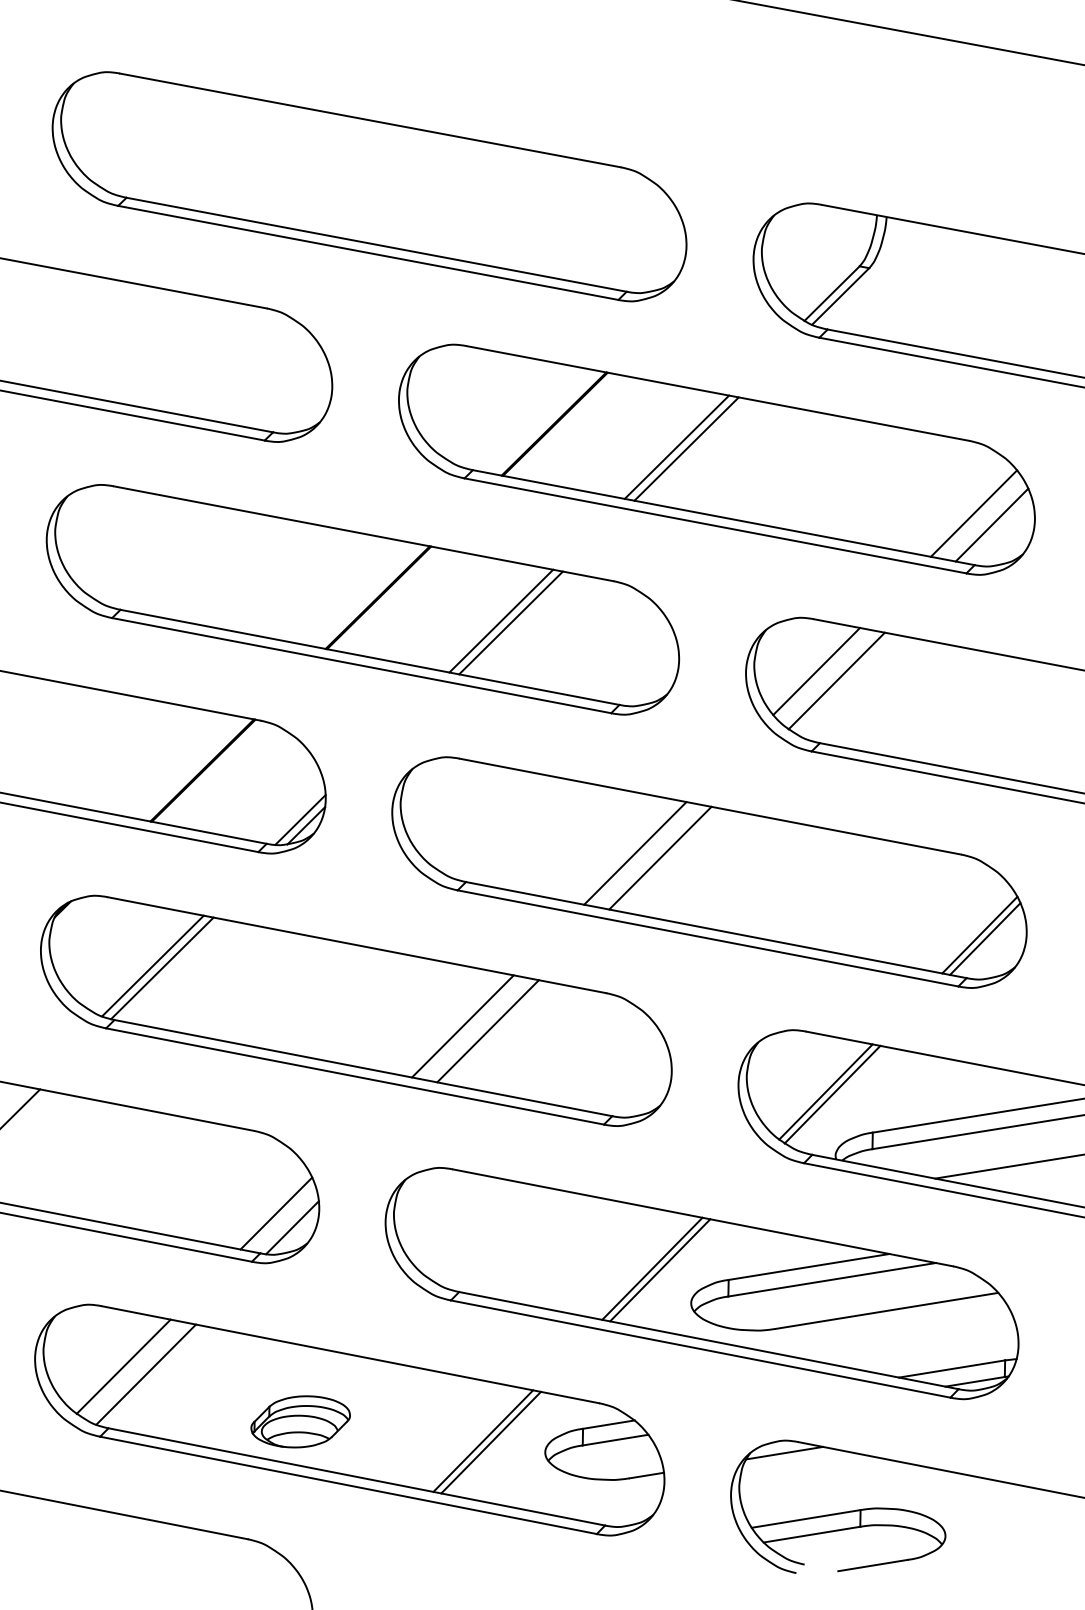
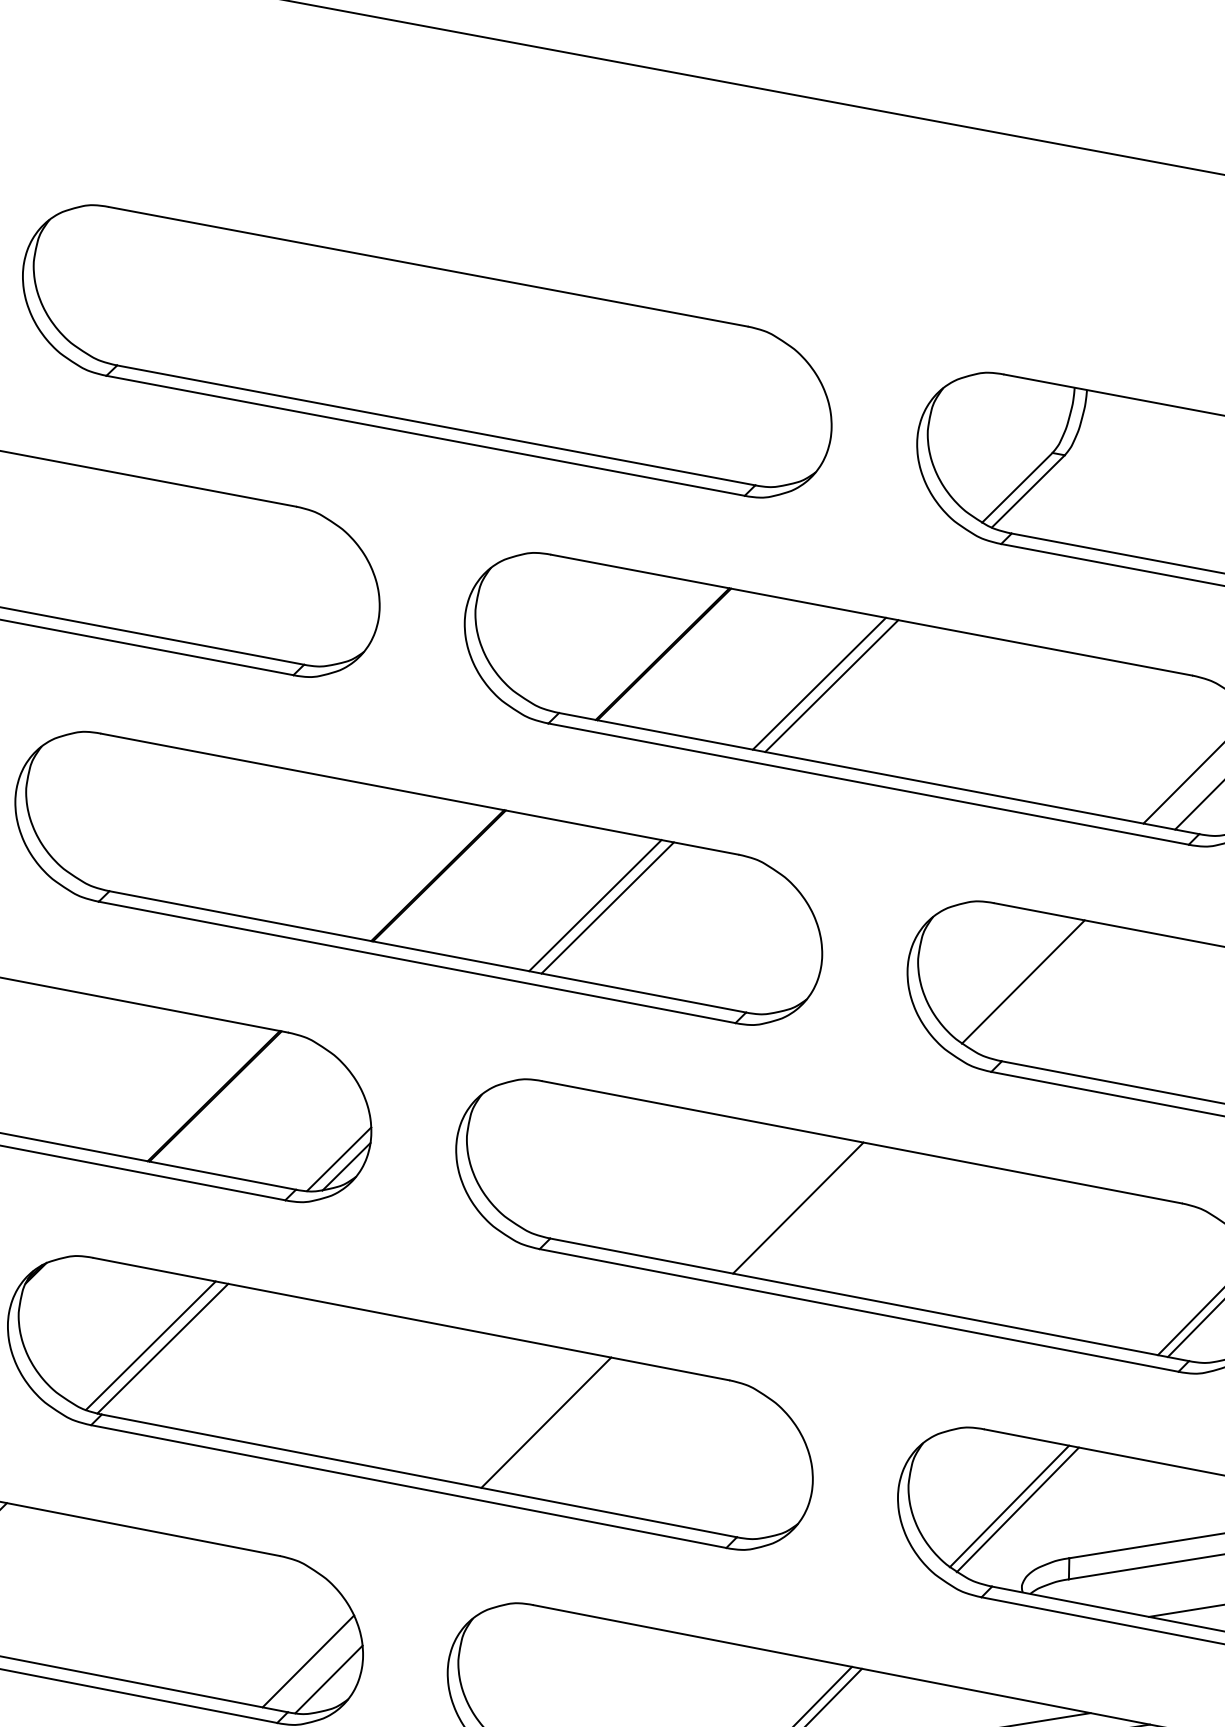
line: (816, 671) -> (997, 969), removed
line: (635, 853) -> (766, 1202), removed
line: (487, 1031) -> (577, 1429), removed

